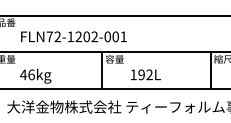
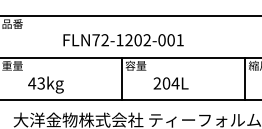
text: (73, 36) -> (123, 39), moved
text: (31, 74) -> (41, 83), 46kg -> 43kg
text: (141, 74) -> (166, 83), 192L -> 204L

